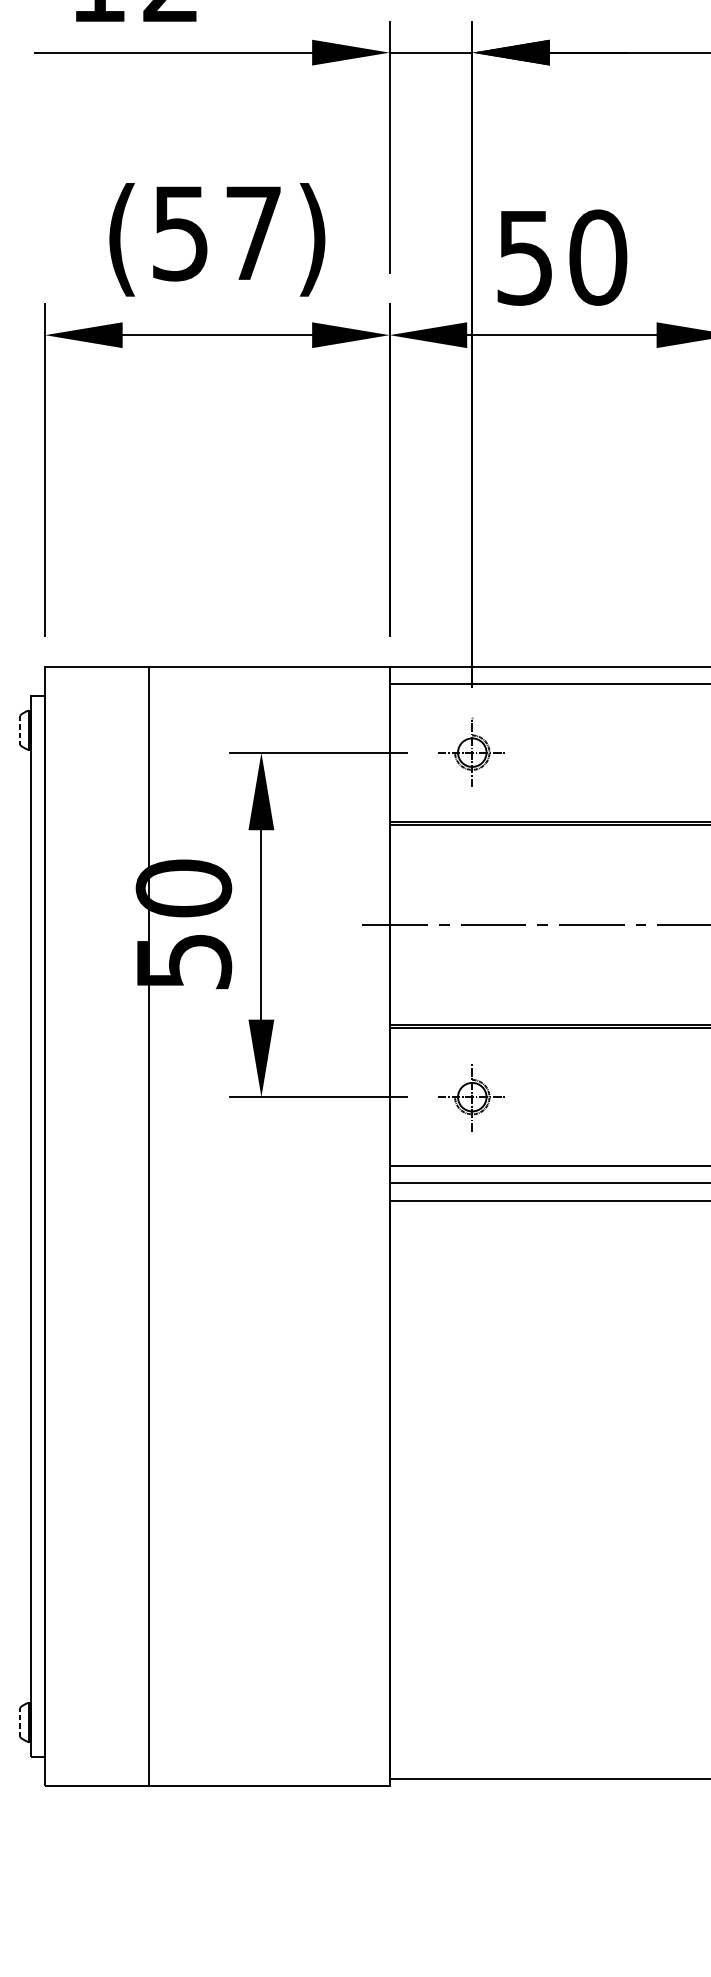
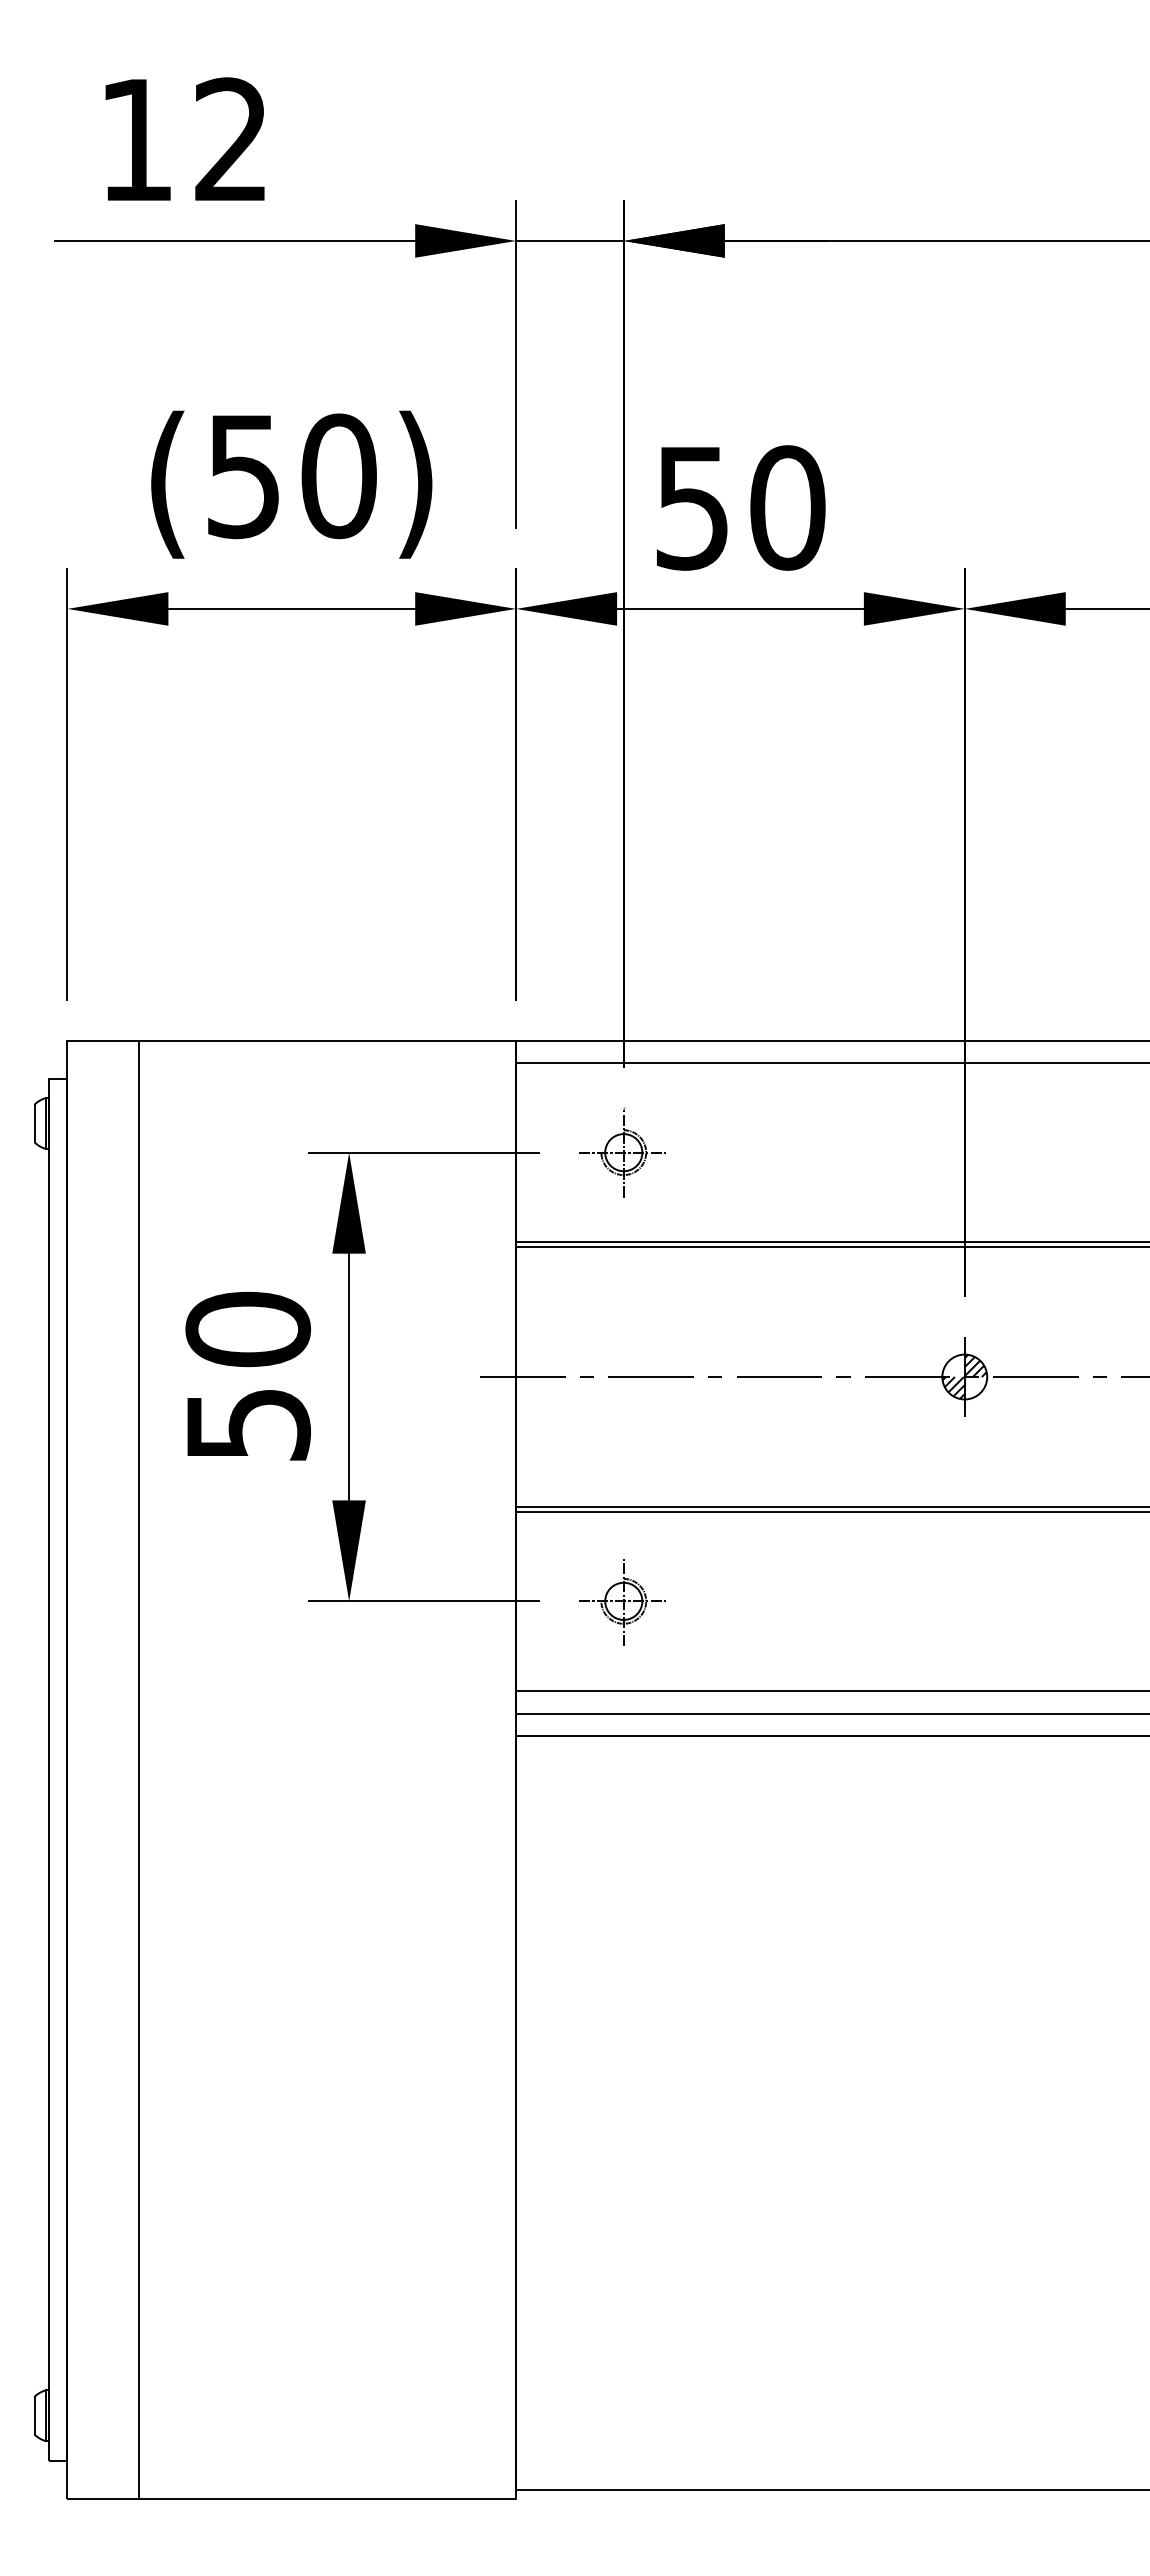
text: (253, 233) -> (338, 476), (57) -> (50)
line: (19, 730) -> (34, 1123), dashed -> solid
line: (148, 1226) -> (139, 1769), moved
line: (19, 1722) -> (34, 2415), dashed -> solid

